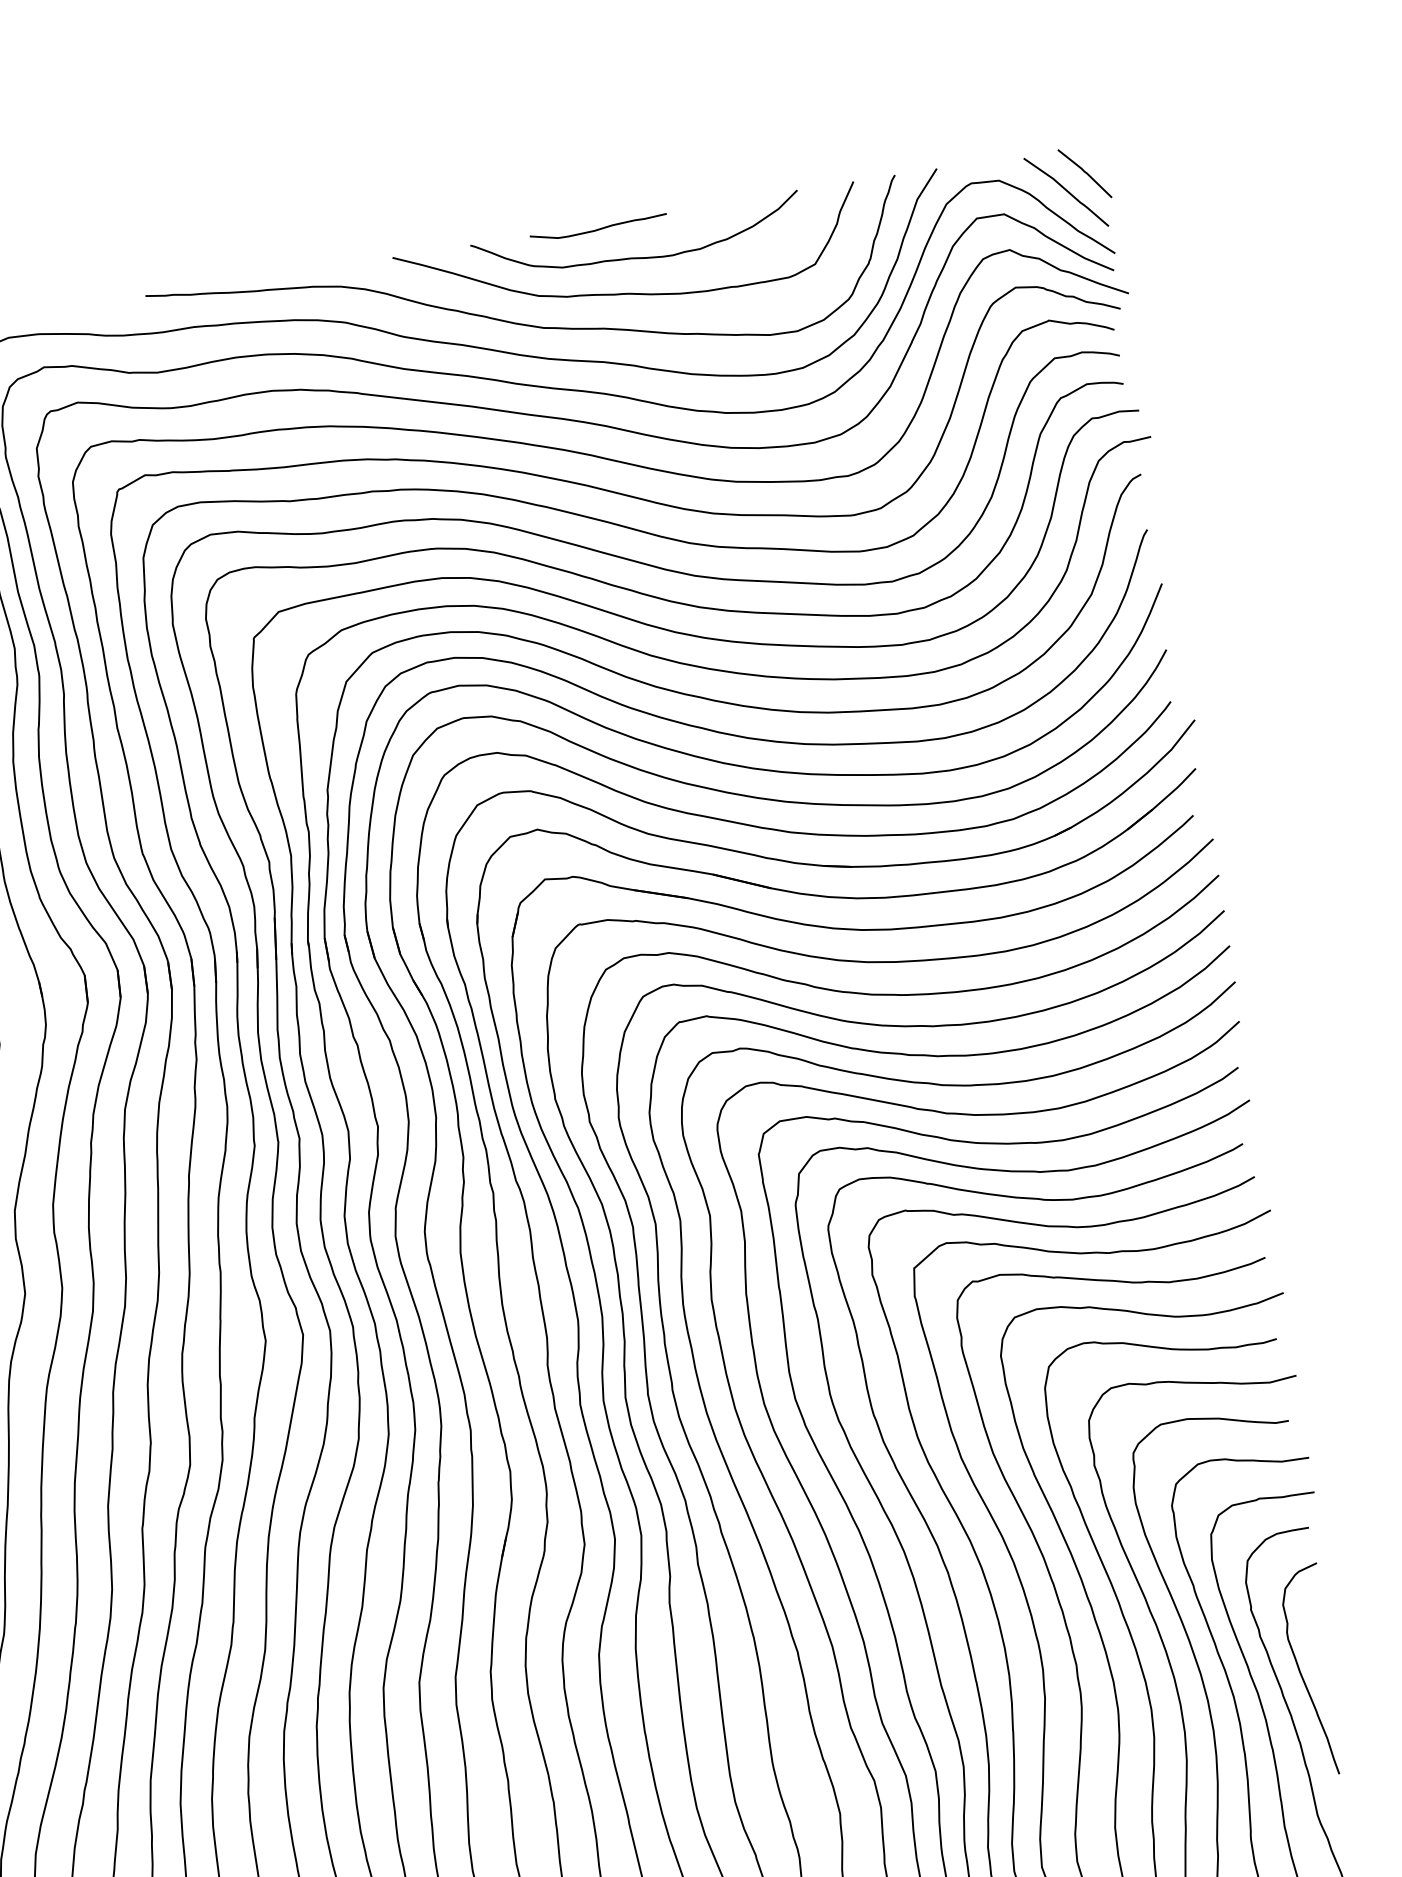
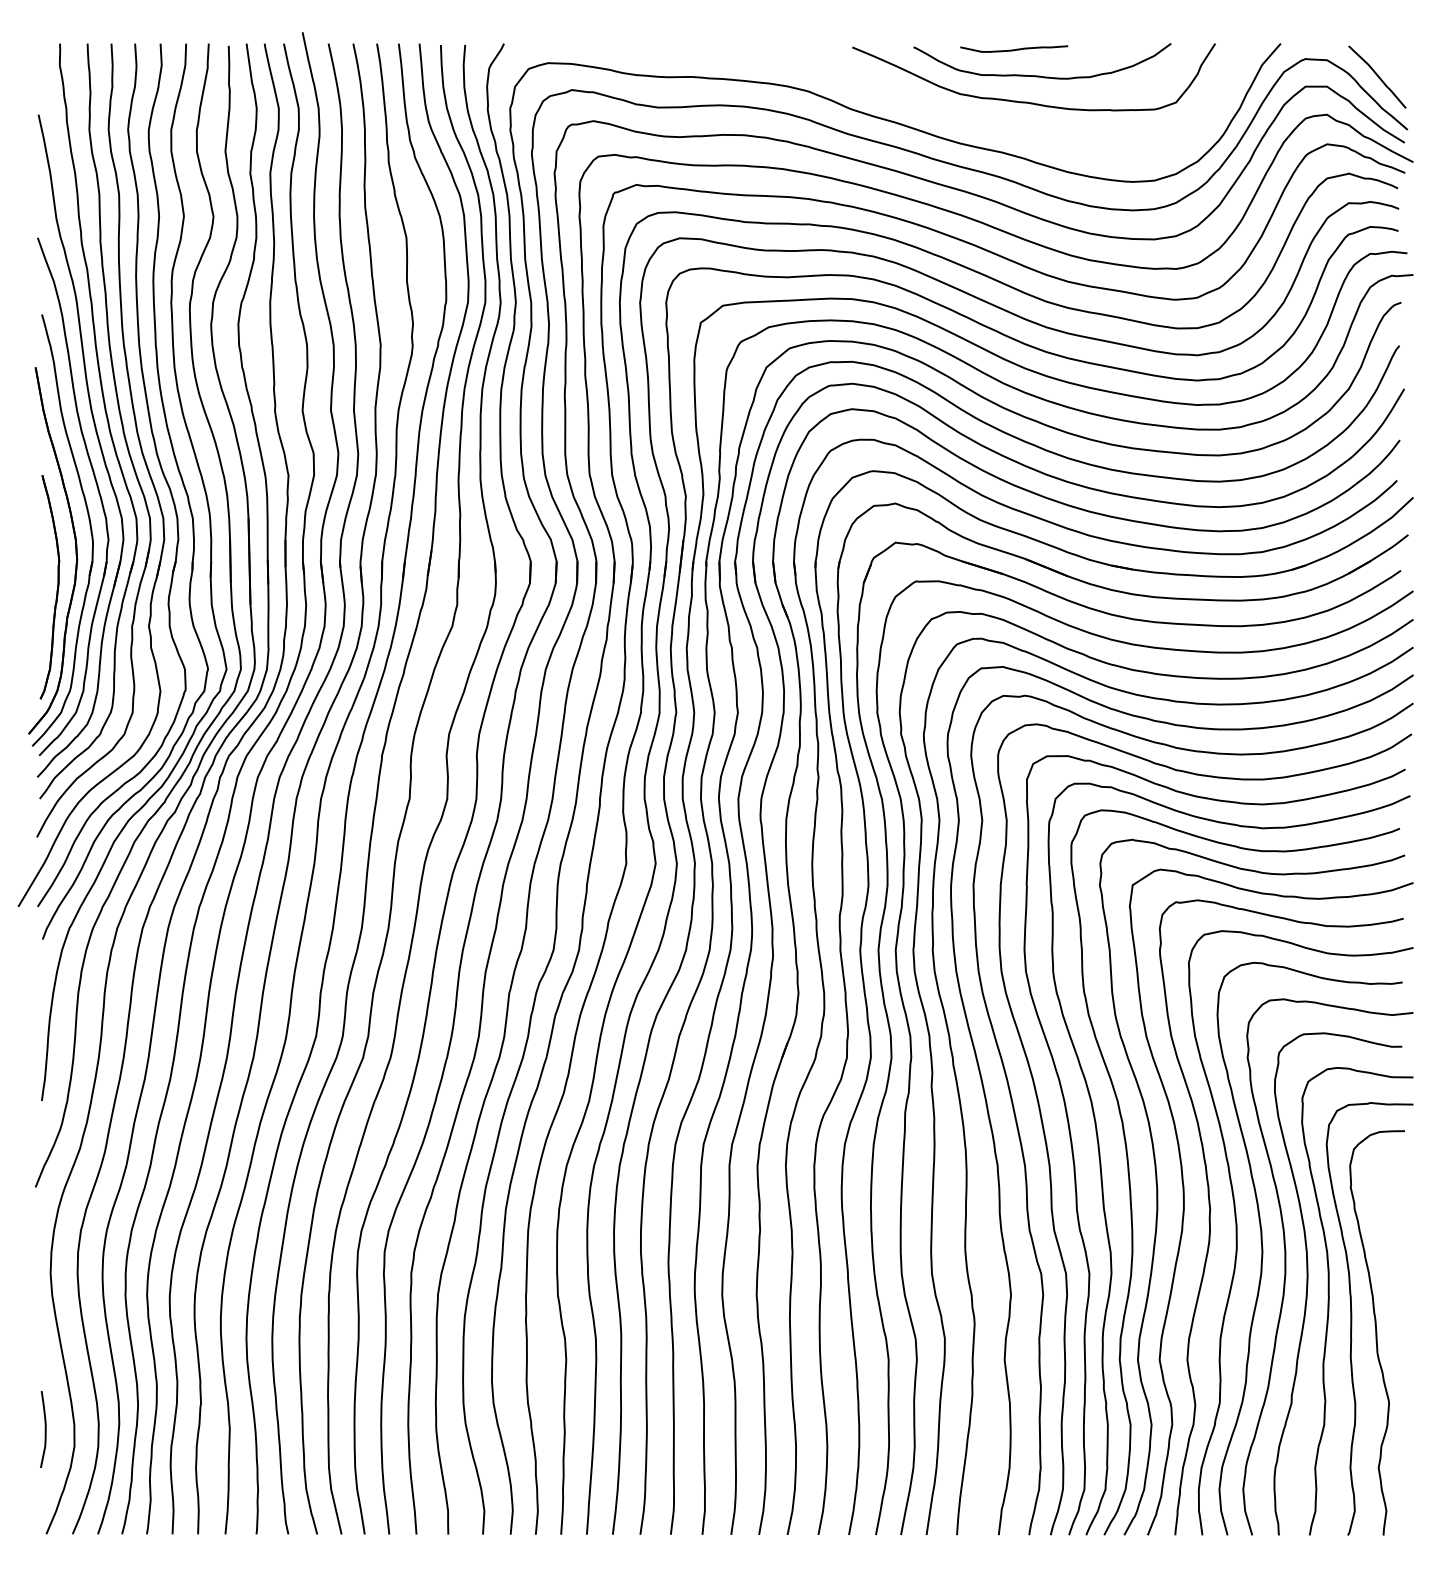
line: (1084, 173) -> (1393, 64), removed
curve: (525, 323) -> (946, 113), removed
curve: (1302, 1673) -> (1382, 1242), removed

